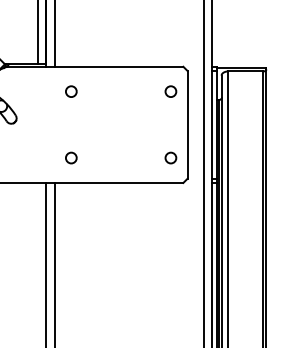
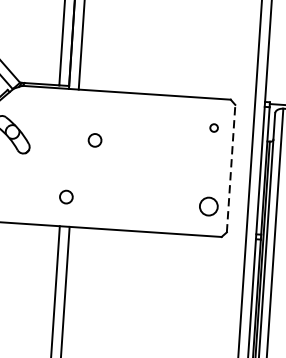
circle: (71, 91) -> (95, 140), moved
circle: (170, 91) -> (213, 127), size x0.6
line: (187, 124) -> (231, 168), solid -> dashed
circle: (71, 157) -> (66, 196), moved
circle: (170, 157) -> (208, 205), size x1.4

